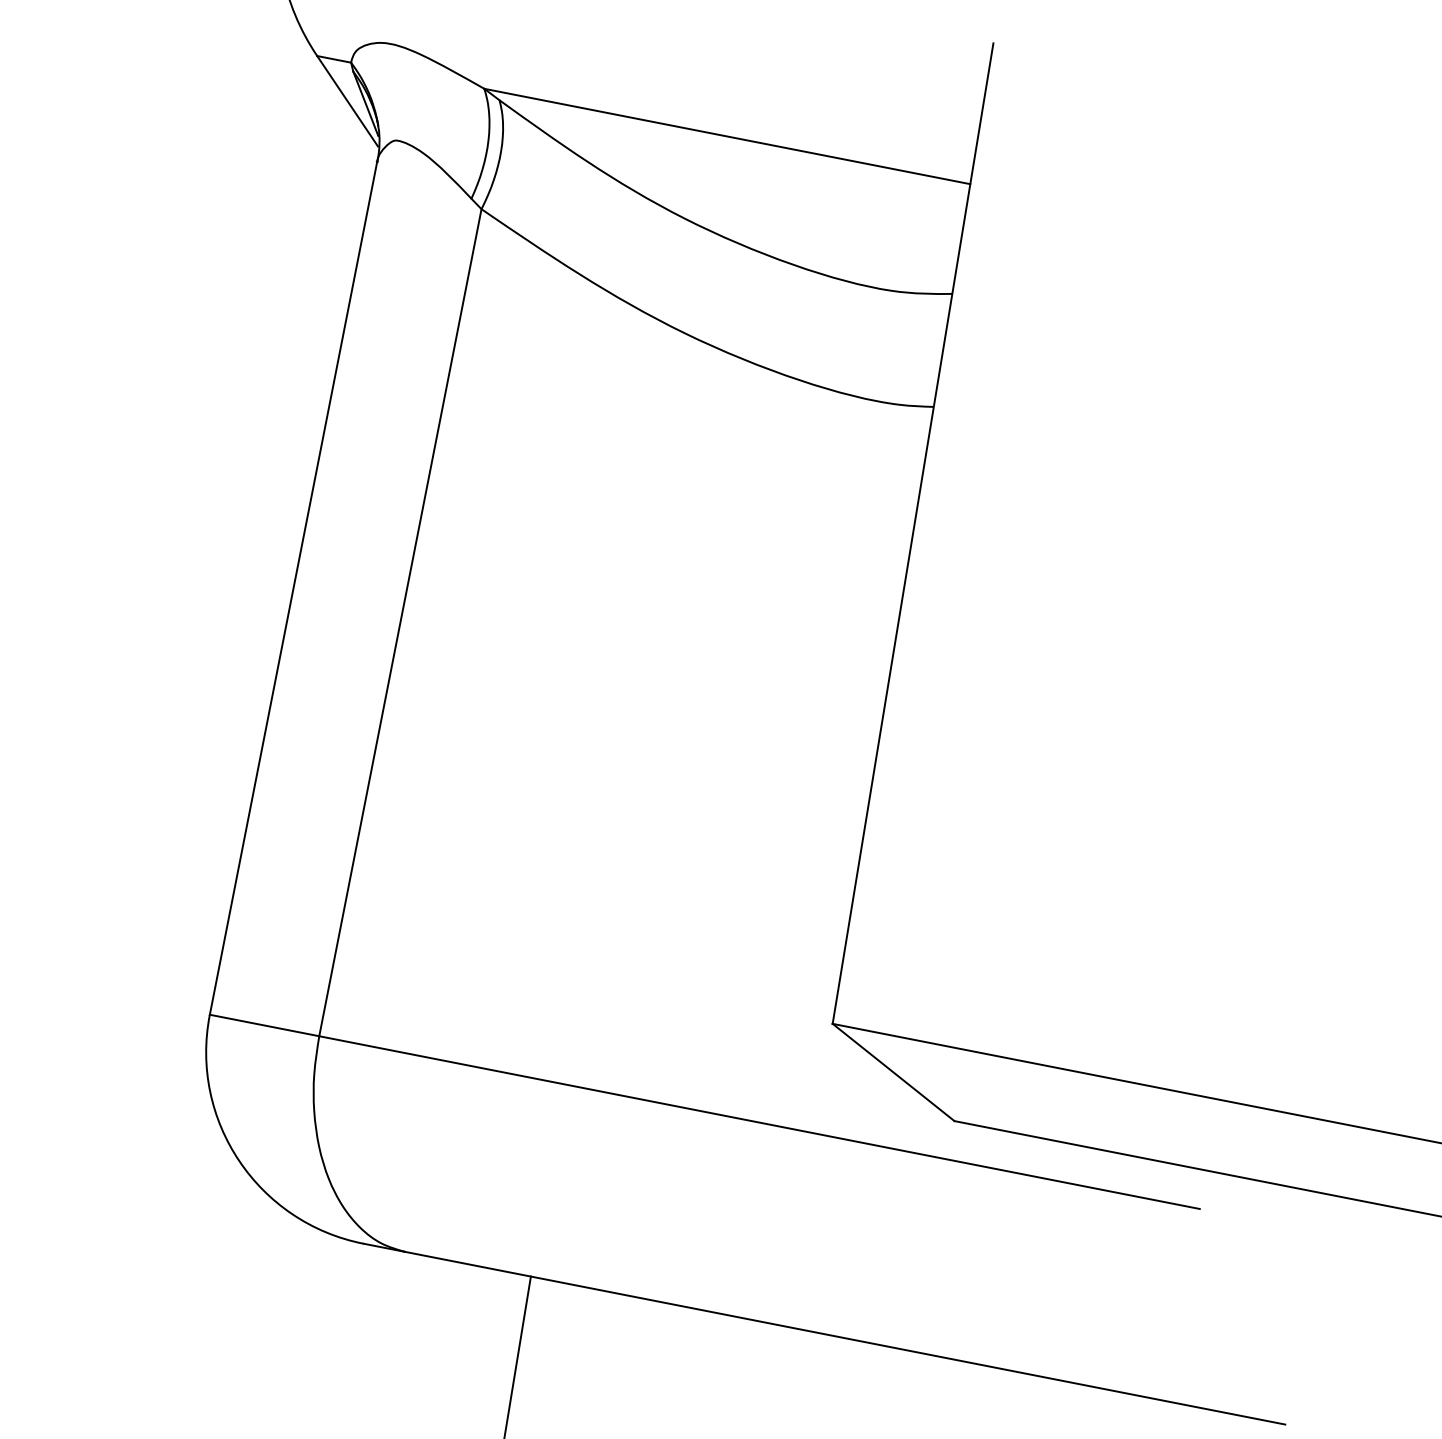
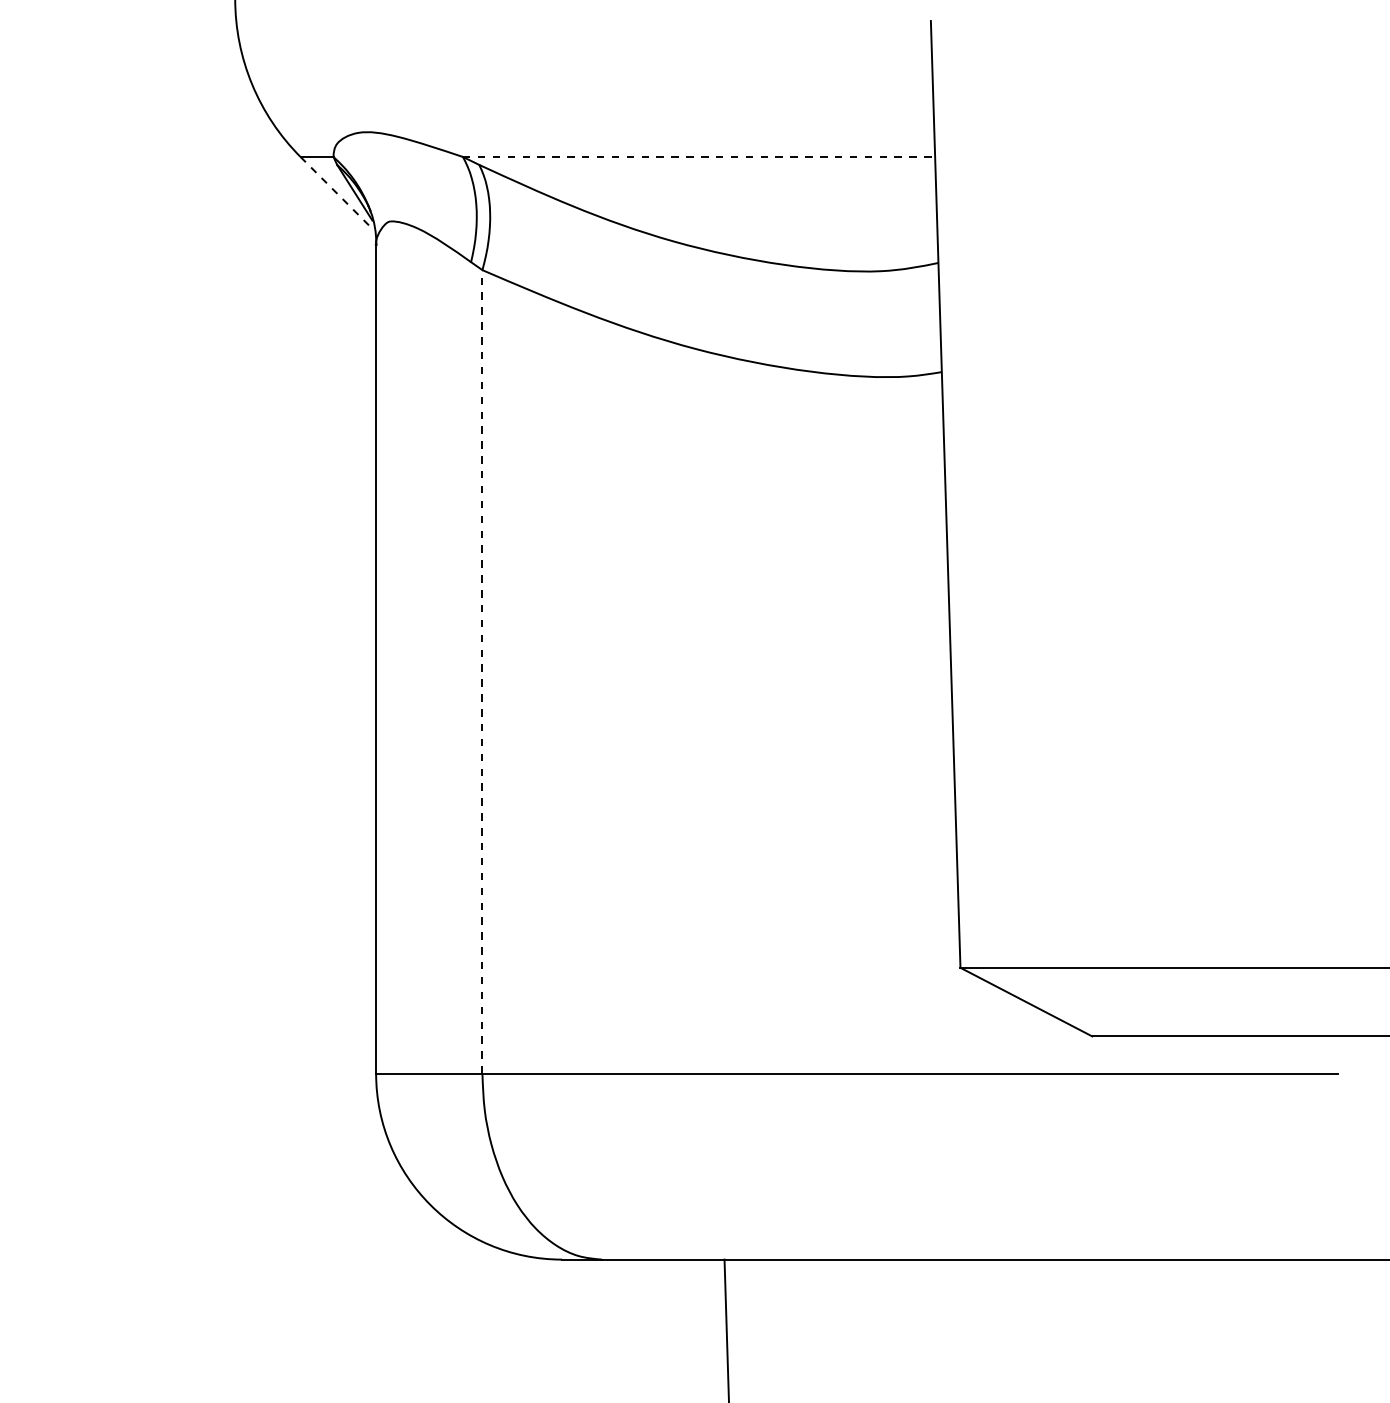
line: (347, 101) -> (337, 193), solid -> dashed
line: (727, 136) -> (699, 156), solid -> dashed
line: (400, 622) -> (482, 671), solid -> dashed

